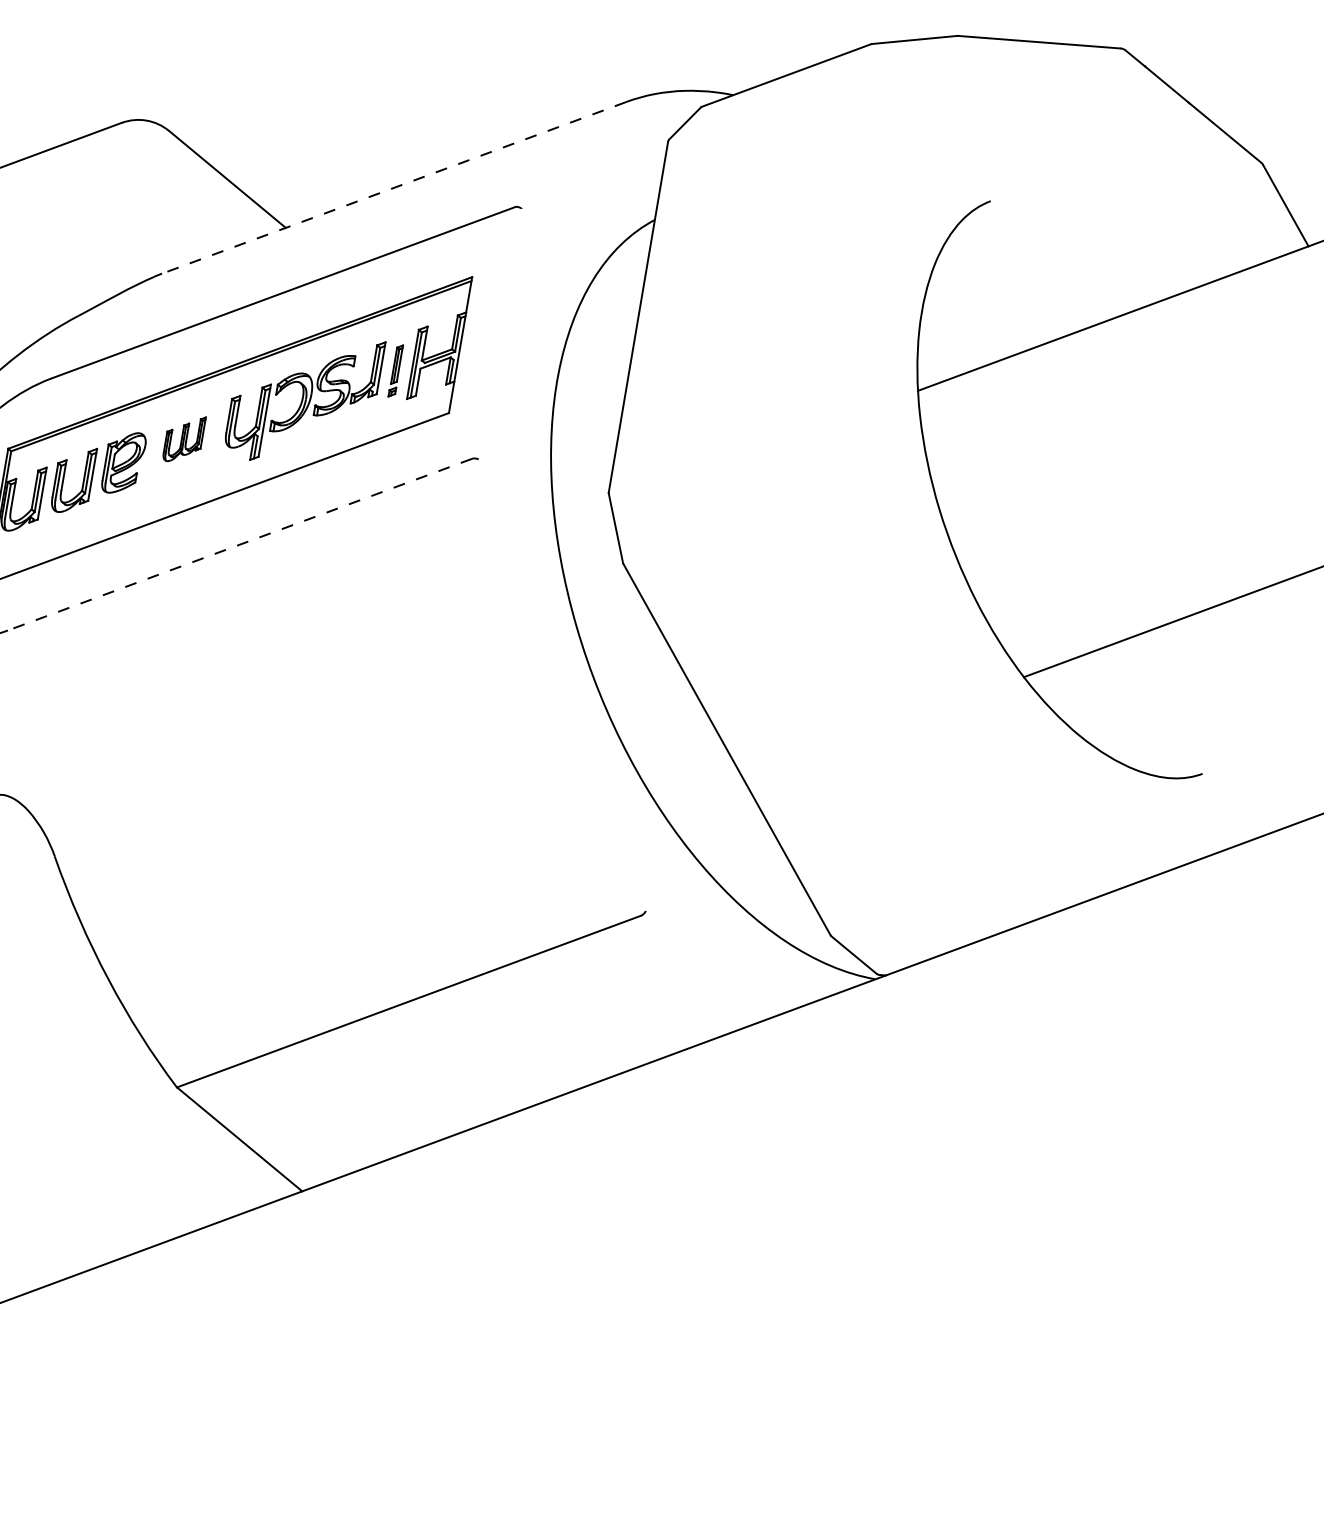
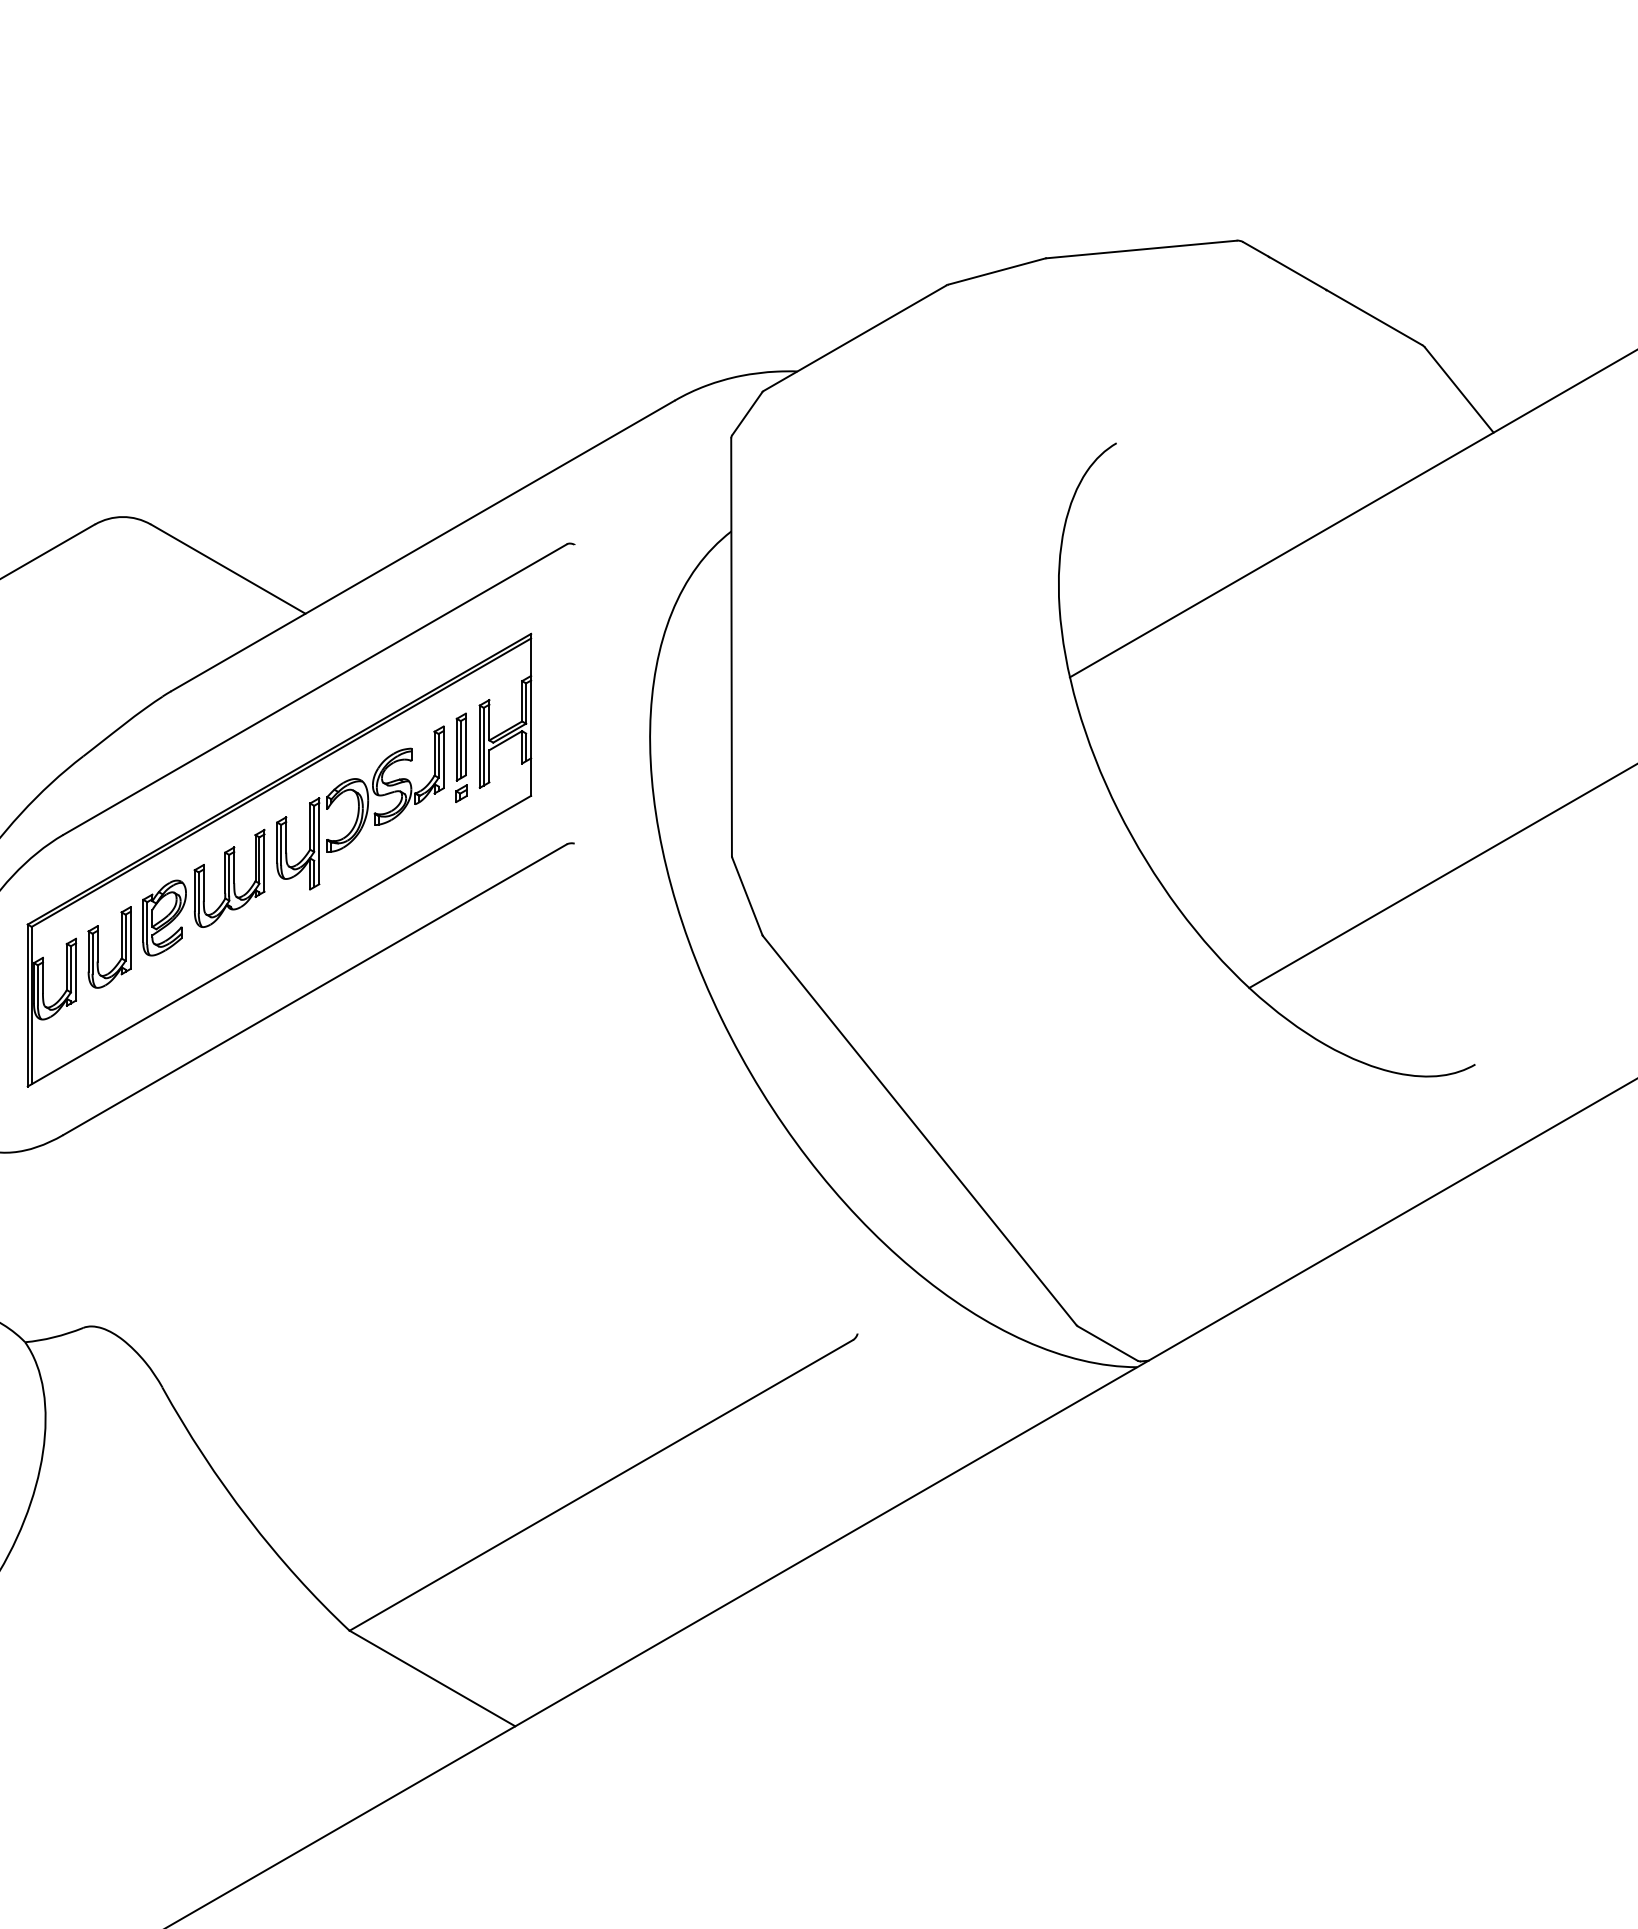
line: (393, 187) -> (422, 545), dashed -> solid
part: (396, 370) -> (461, 757), size x1.43
part: (184, 438) -> (229, 877), size x1.67
line: (240, 544) -> (315, 989), dashed -> solid

